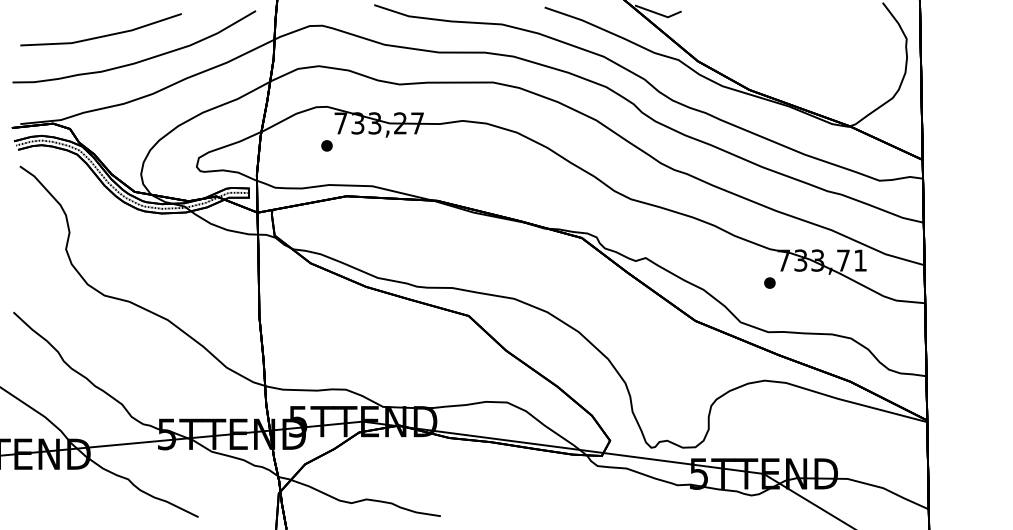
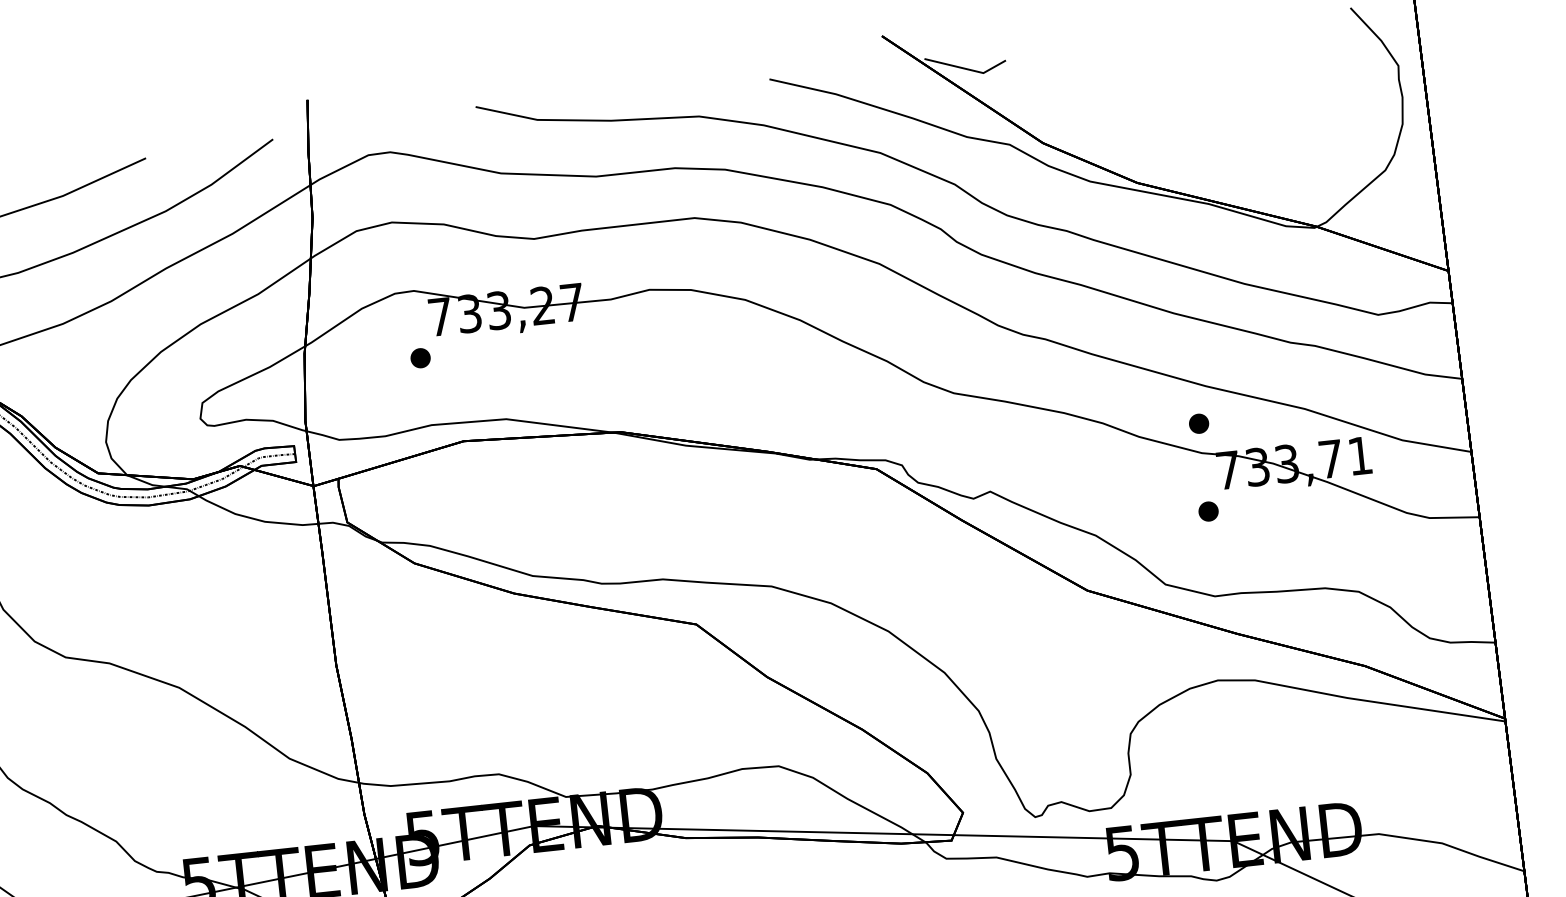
part: (769, 231) -> (1198, 422), added

